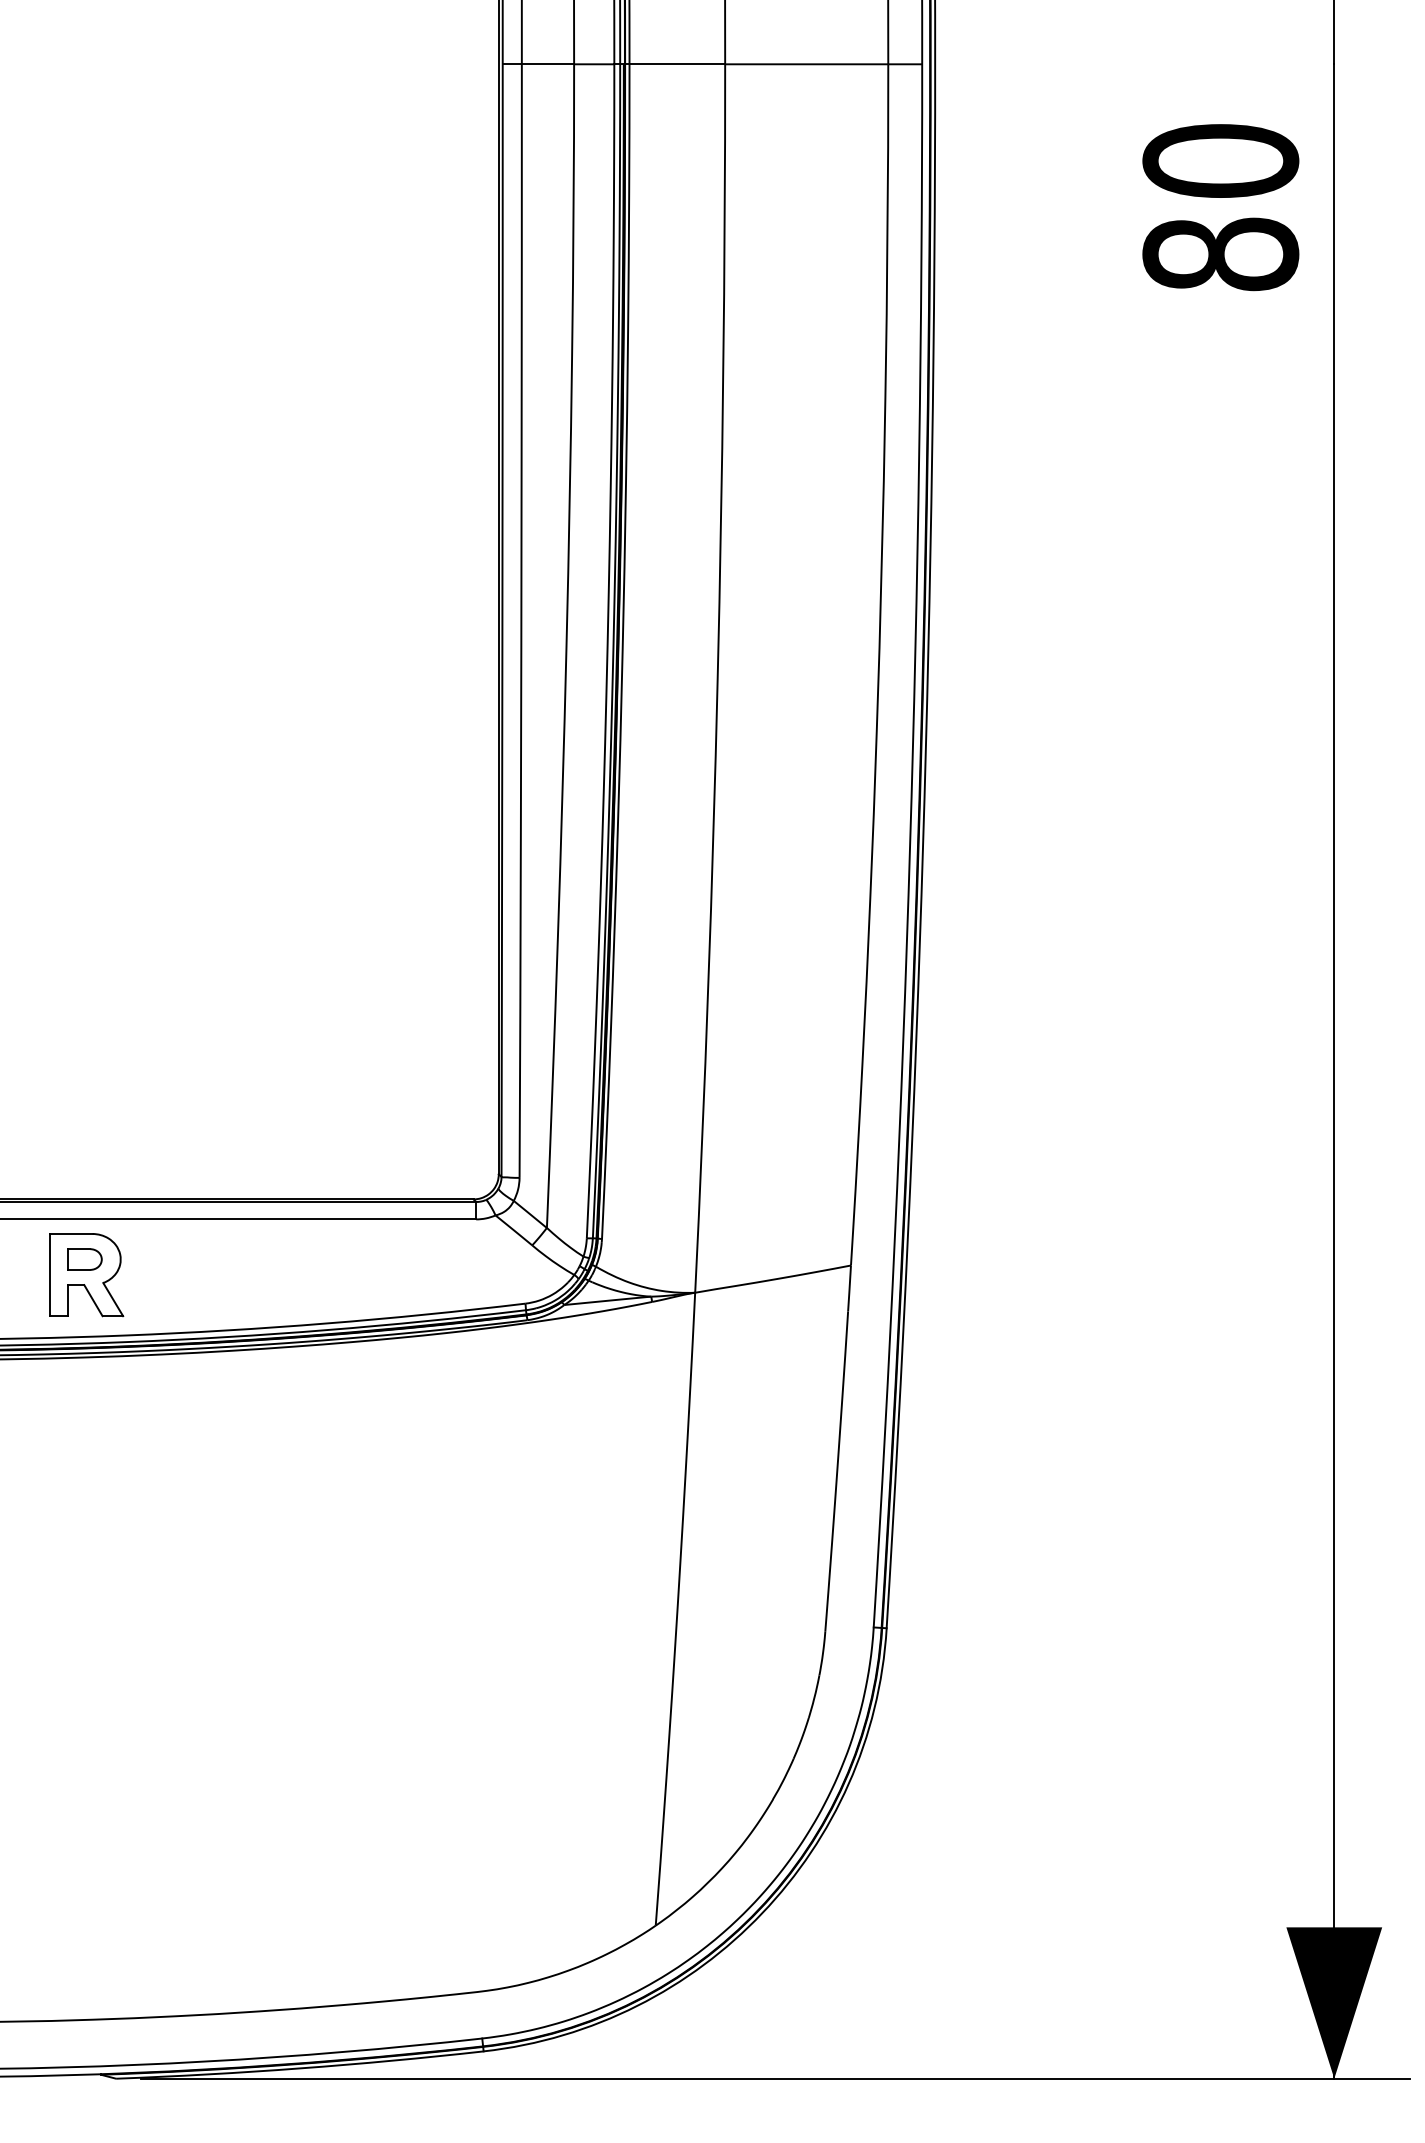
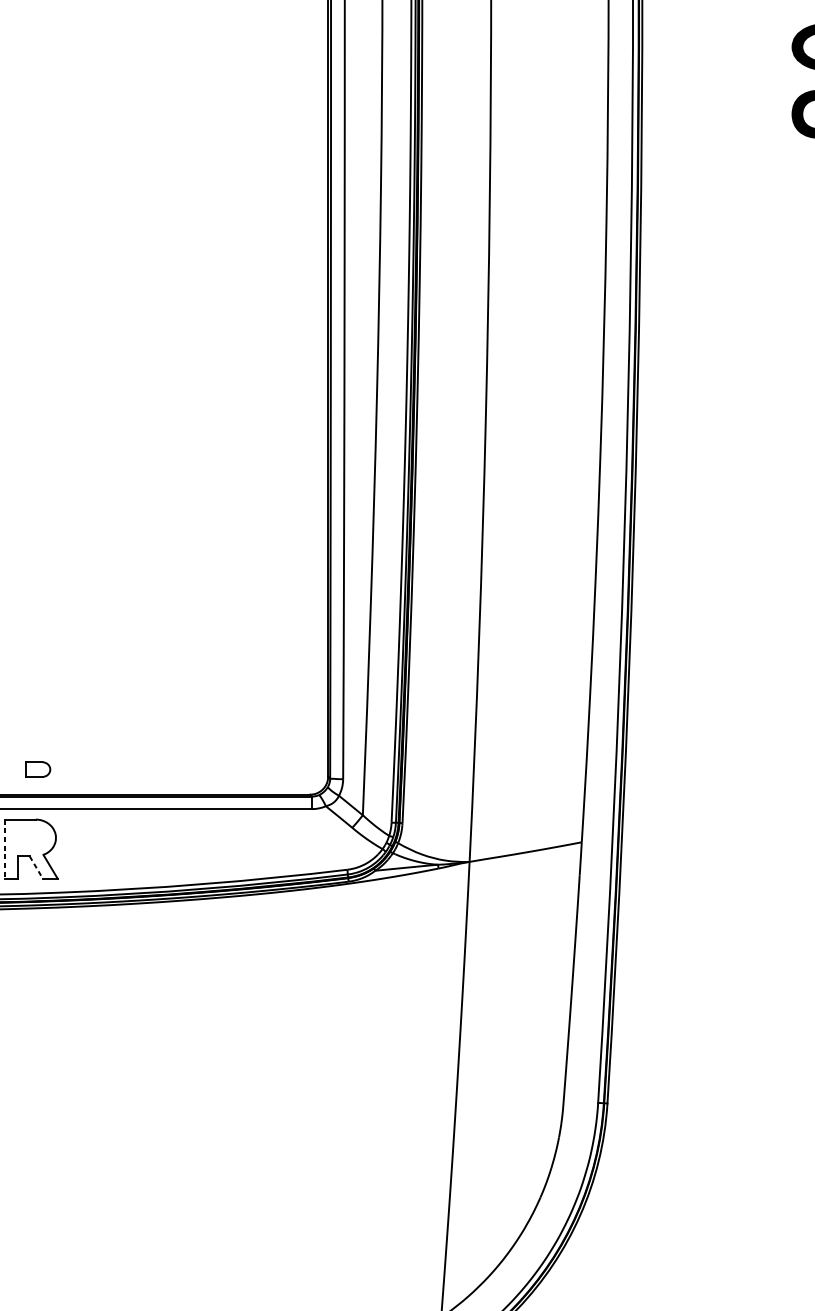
part: (84, 1259) -> (37, 769), moved
line: (49, 1275) -> (4, 849), solid -> dashed
line: (93, 1301) -> (36, 868), solid -> dashed

